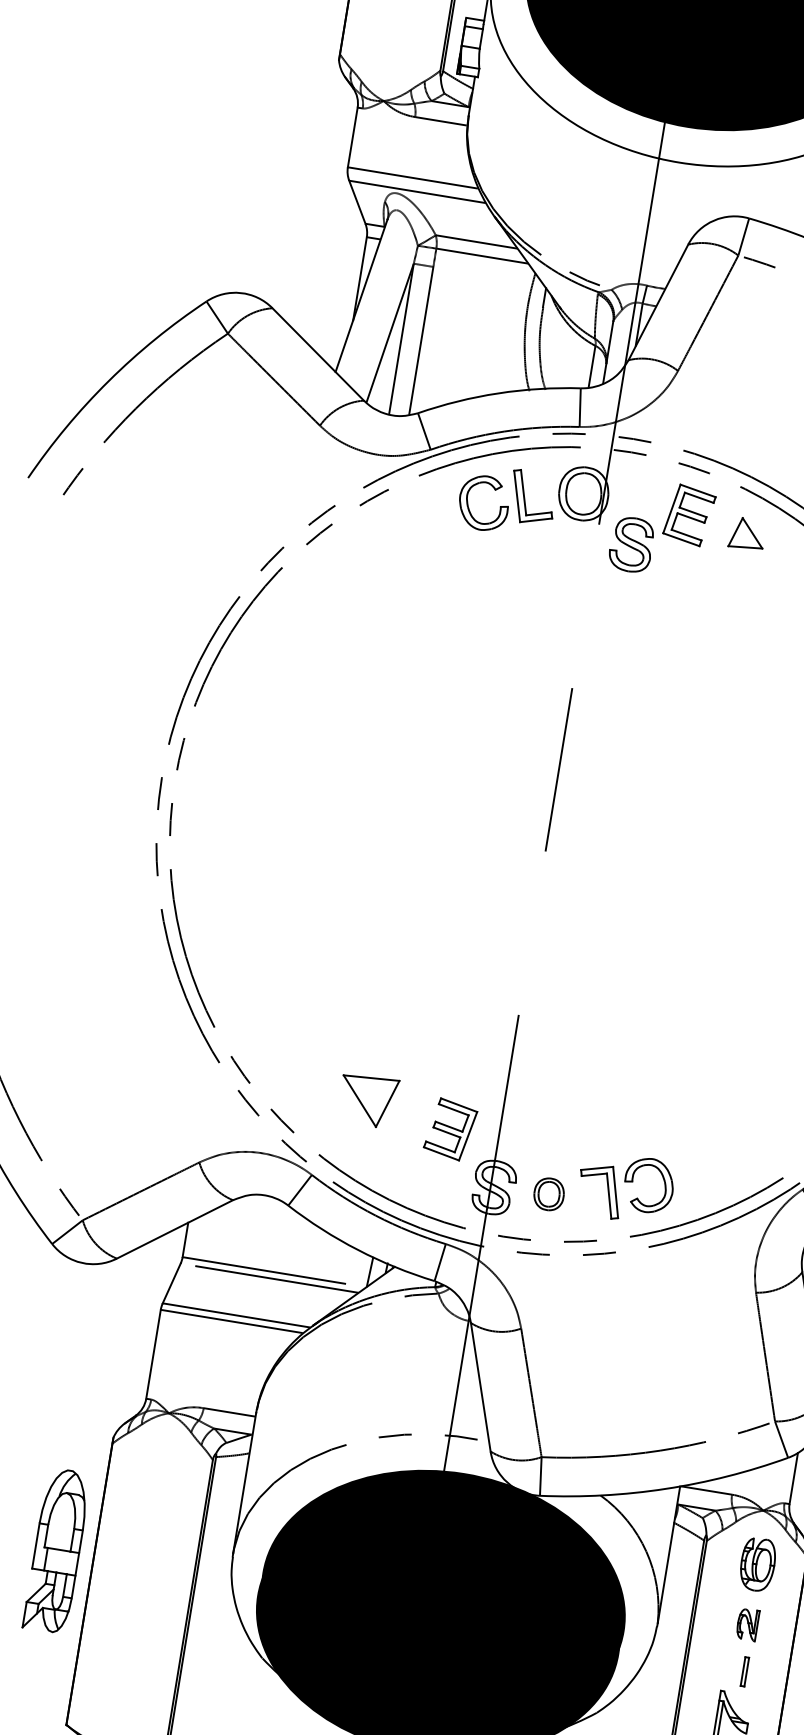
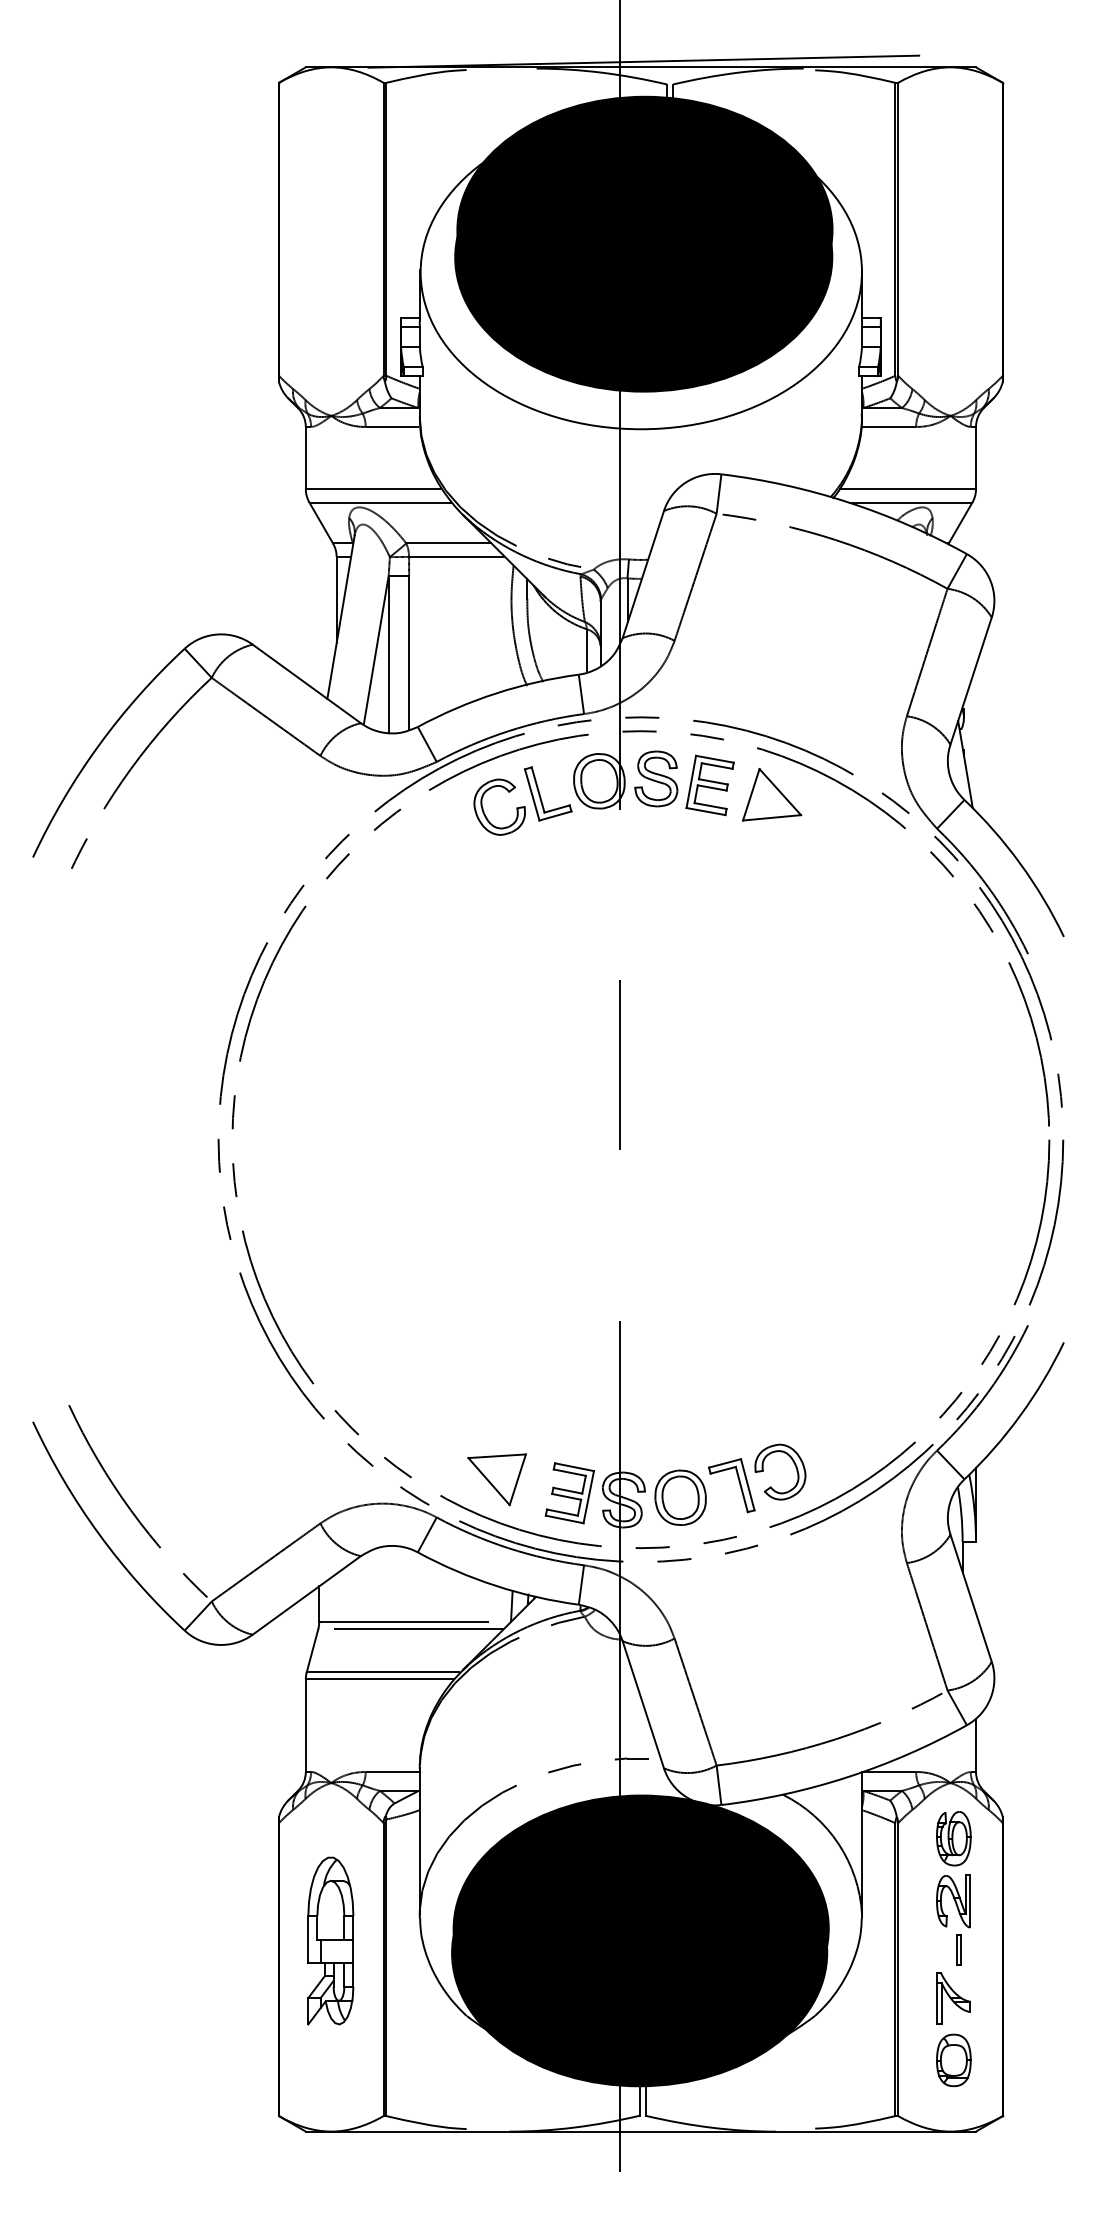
part: (747, 533) -> (772, 794), size x1.67
part: (631, 544) -> (656, 778), moved
part: (367, 1100) -> (496, 1479), moved
part: (450, 1129) -> (569, 1493), moved
part: (549, 1194) -> (680, 1497), size x1.67
part: (57, 1550) -> (330, 1940), moved
part: (747, 1624) -> (953, 1901), size x1.67

